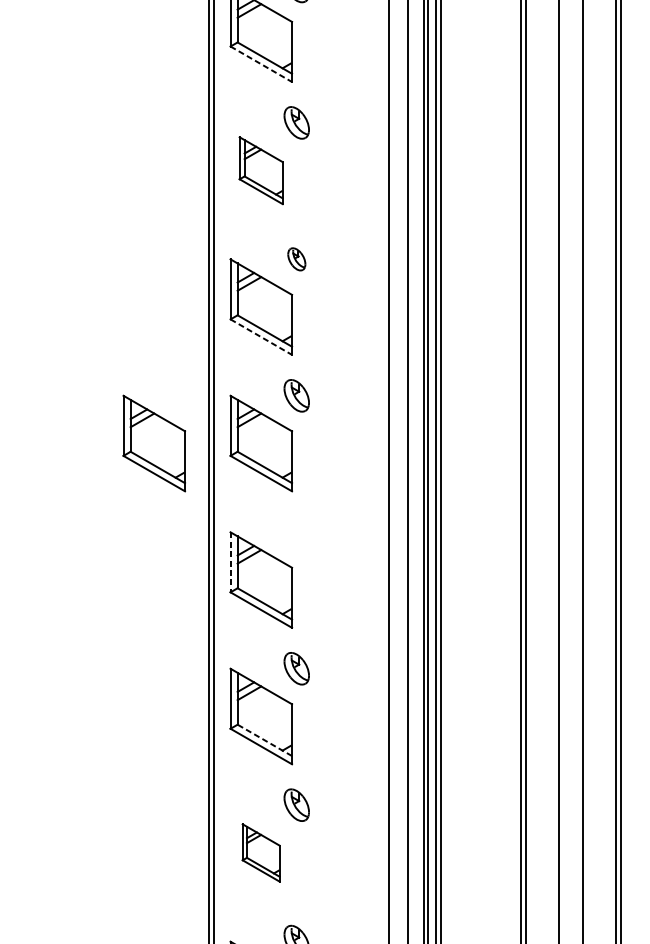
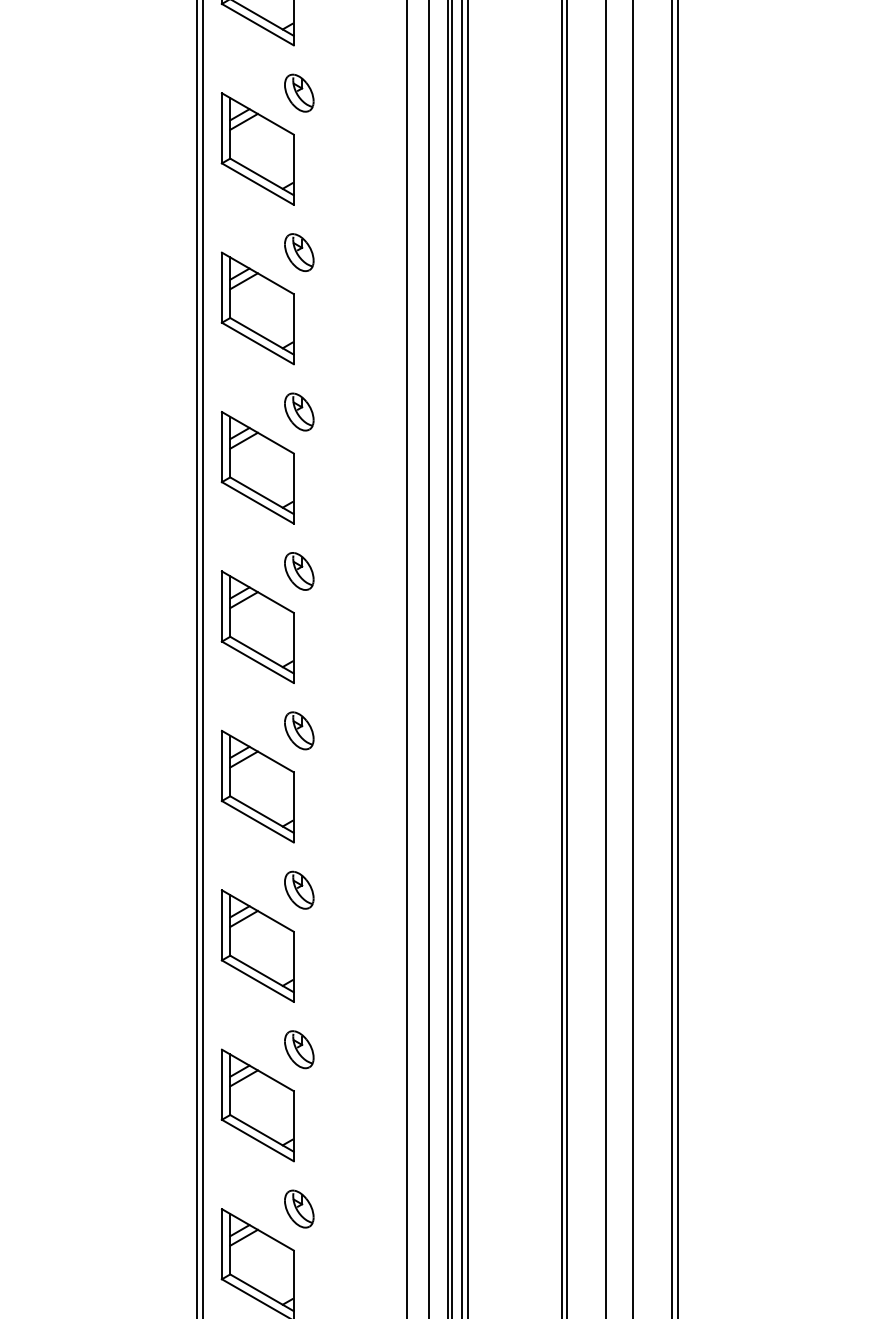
line: (261, 64) -> (258, 184), dashed -> solid
part: (260, 170) -> (257, 308), size x1.43
part: (296, 258) -> (299, 411), size x1.43
line: (261, 337) -> (258, 503), dashed -> solid
part: (153, 442) -> (132, 626), removed
part: (296, 531) -> (299, 730), added
line: (230, 562) -> (221, 766), dashed -> solid
line: (265, 739) -> (262, 973), dashed -> solid
part: (260, 852) -> (257, 1105), size x1.67

